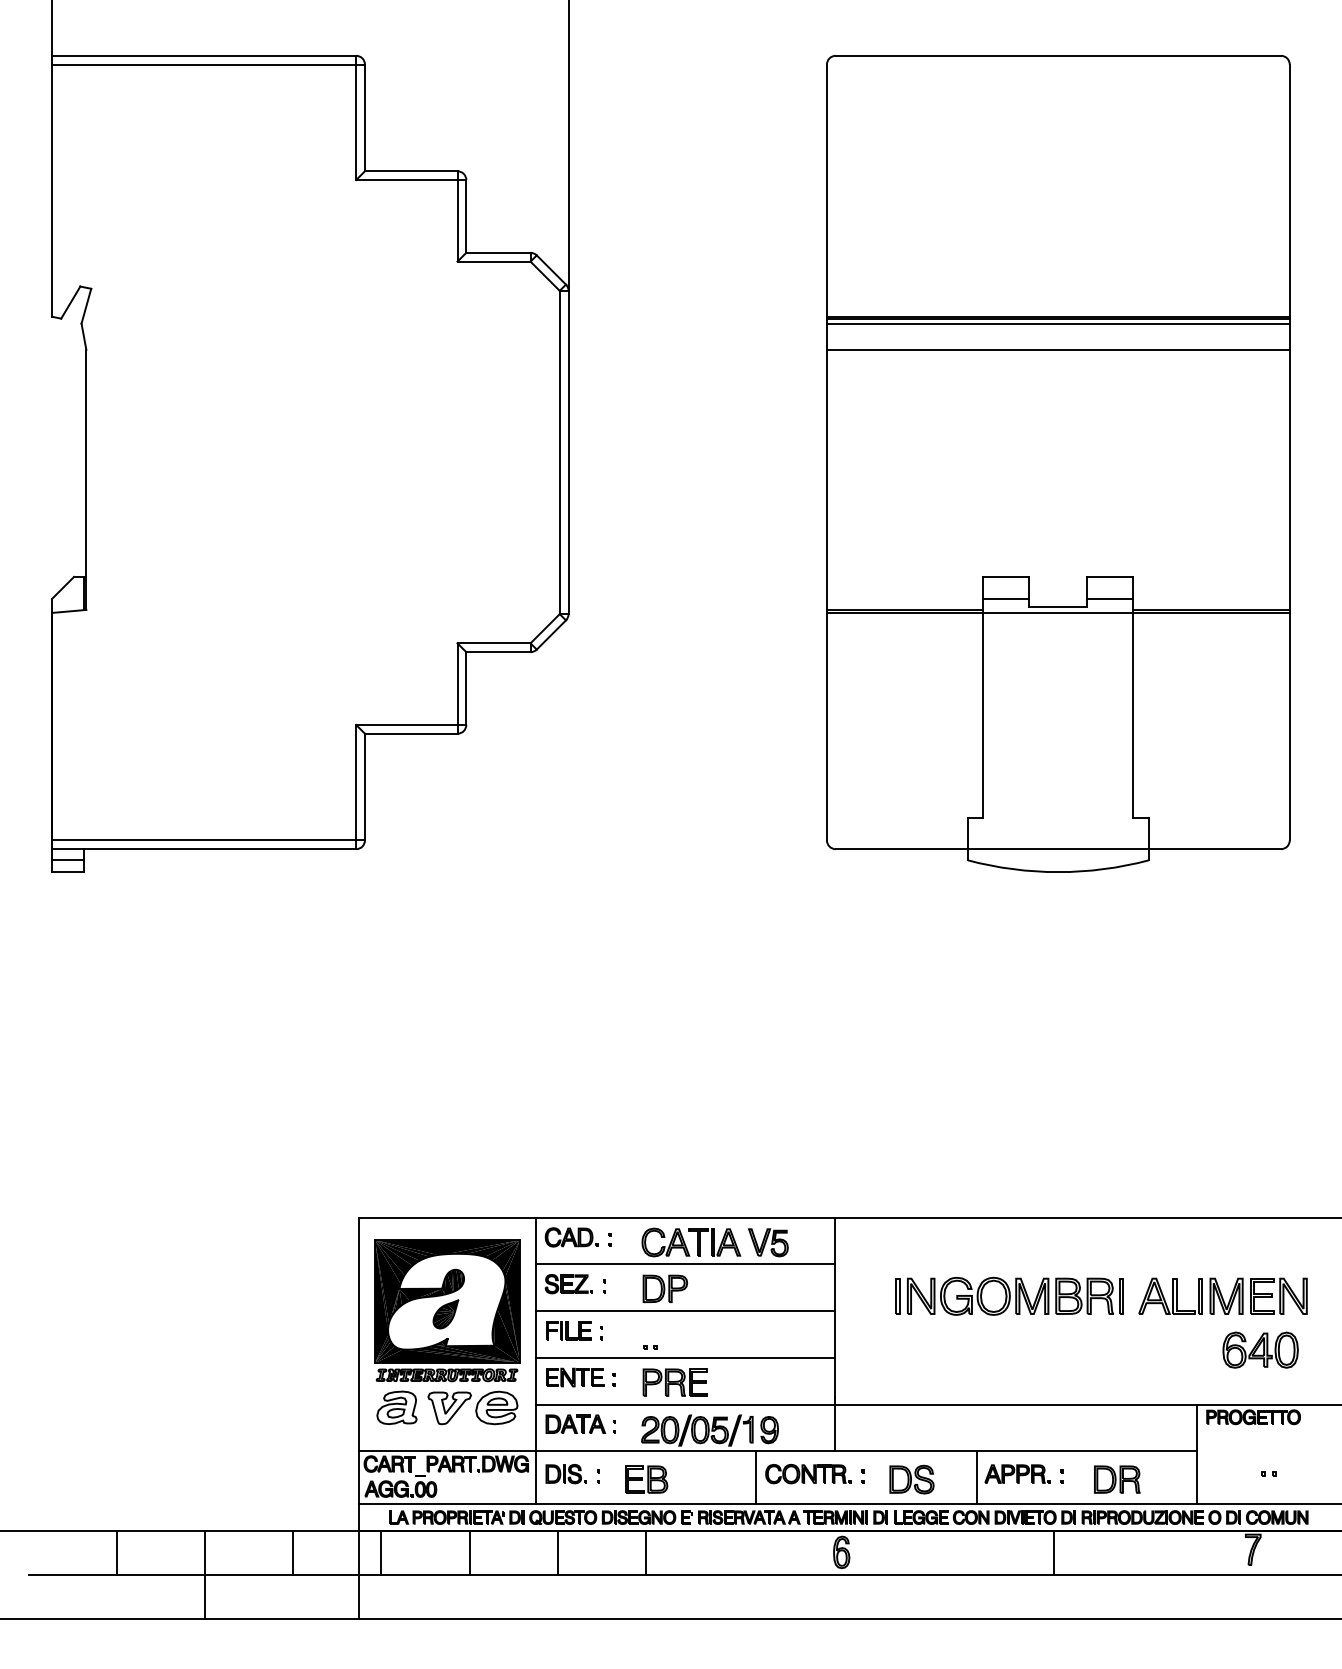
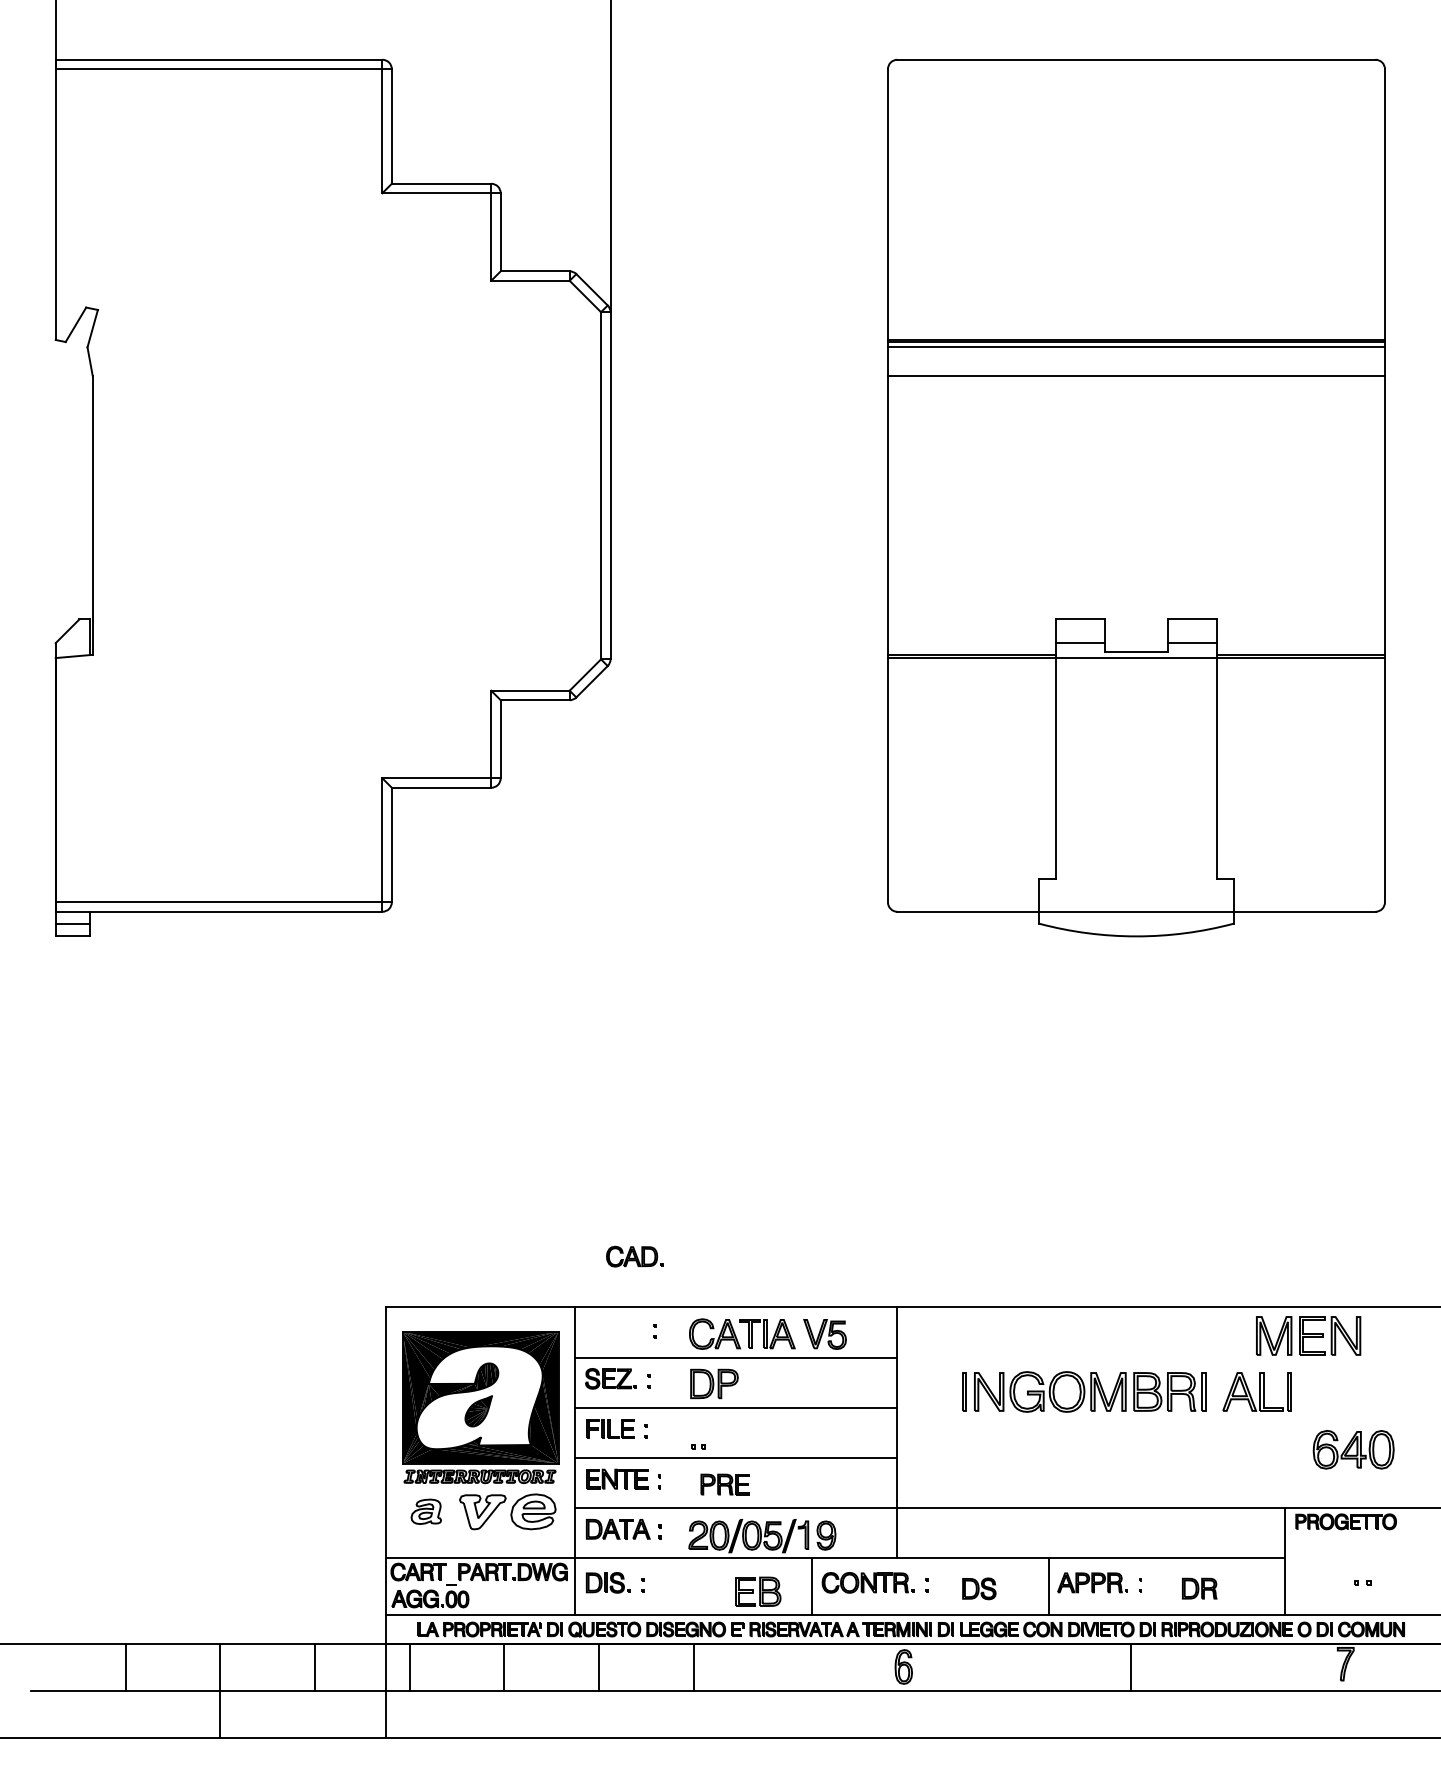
part: (571, 1237) -> (634, 1256), moved
part: (1258, 1295) -> (1308, 1335), moved
part: (675, 1382) -> (725, 1484), size x0.7
part: (397, 1407) -> (426, 1511), size x0.7
part: (646, 1479) -> (758, 1591), moved
part: (912, 1479) -> (979, 1588), size x0.7
part: (1117, 1479) -> (1199, 1588), size x0.7

